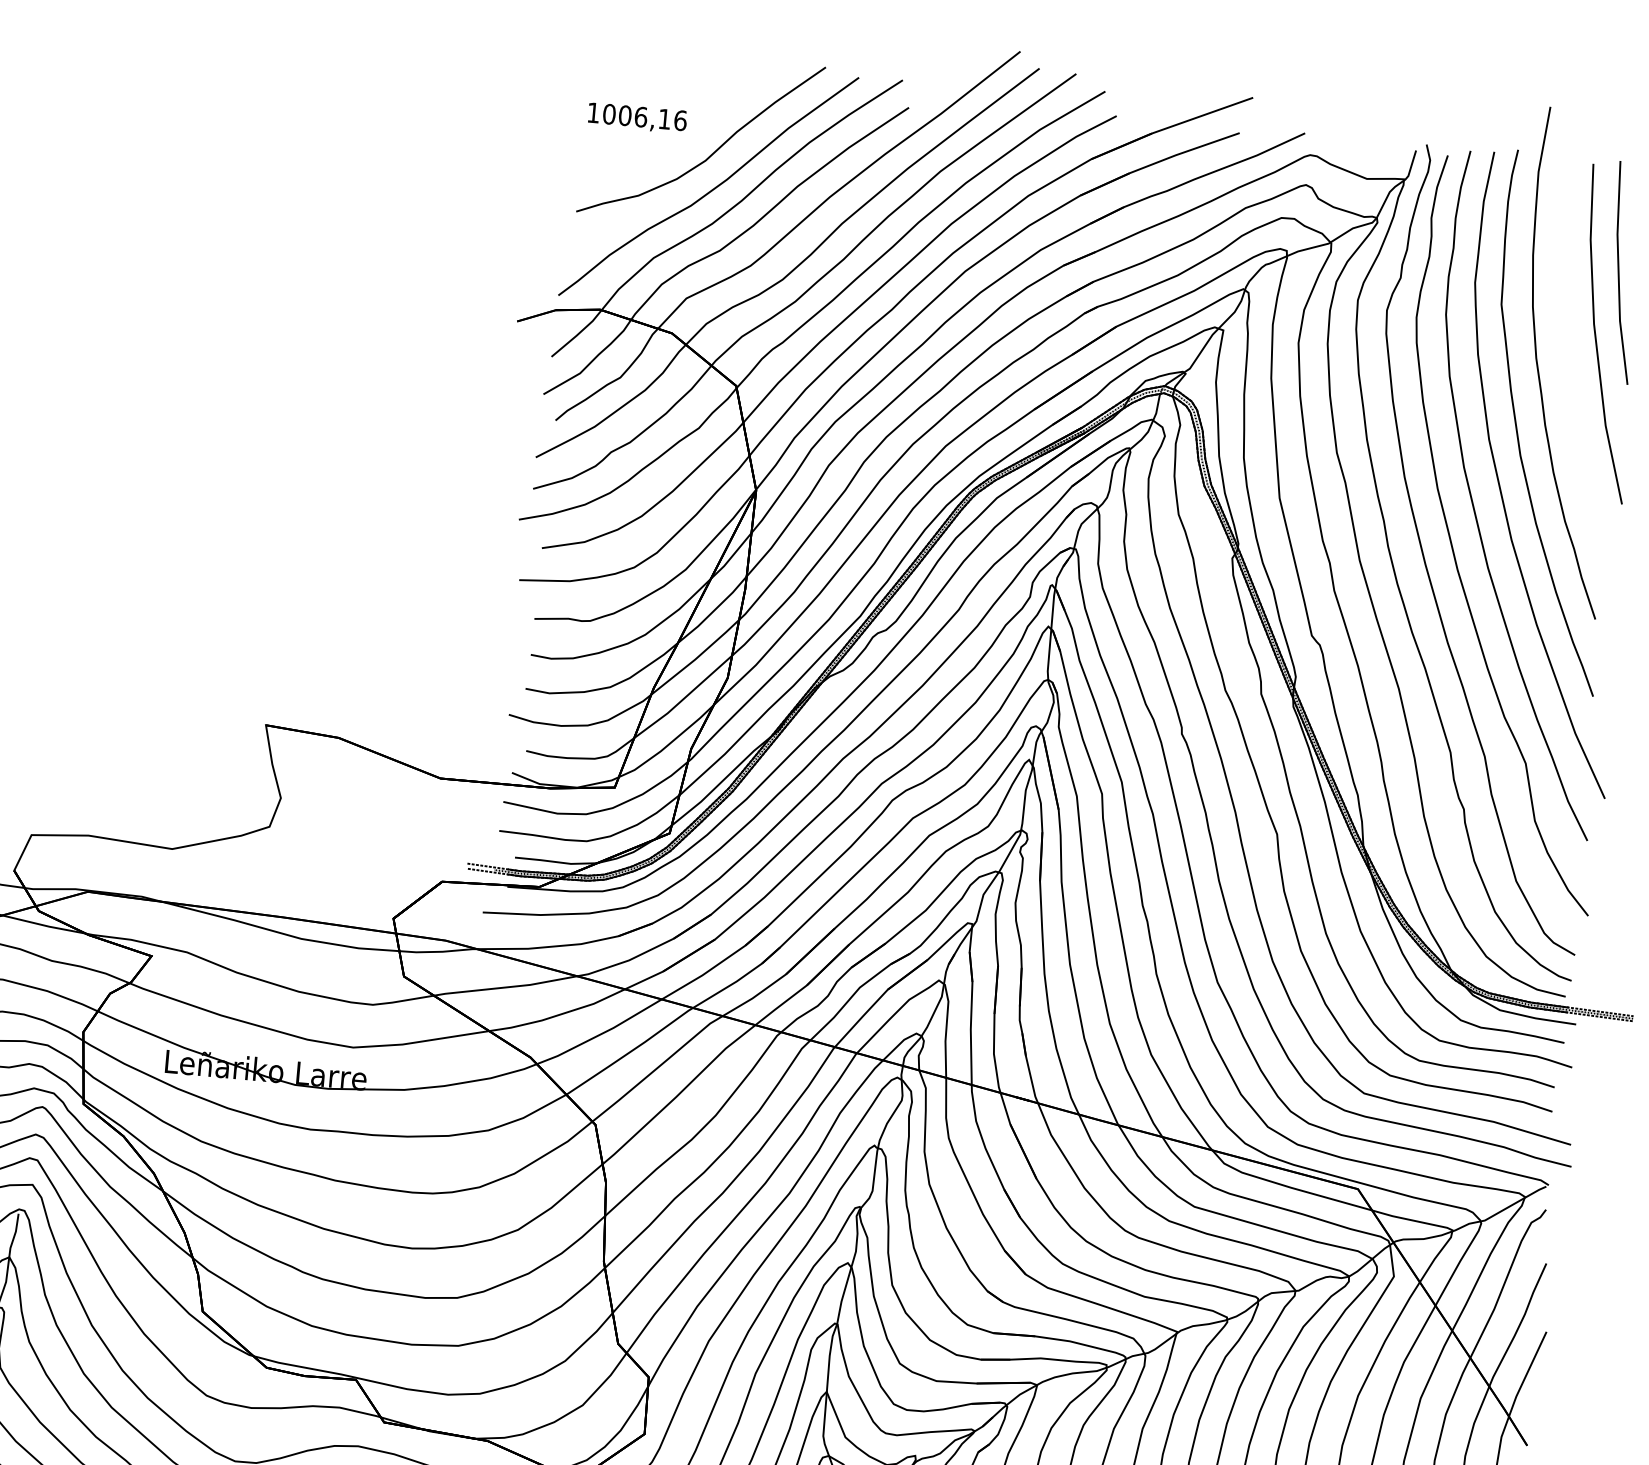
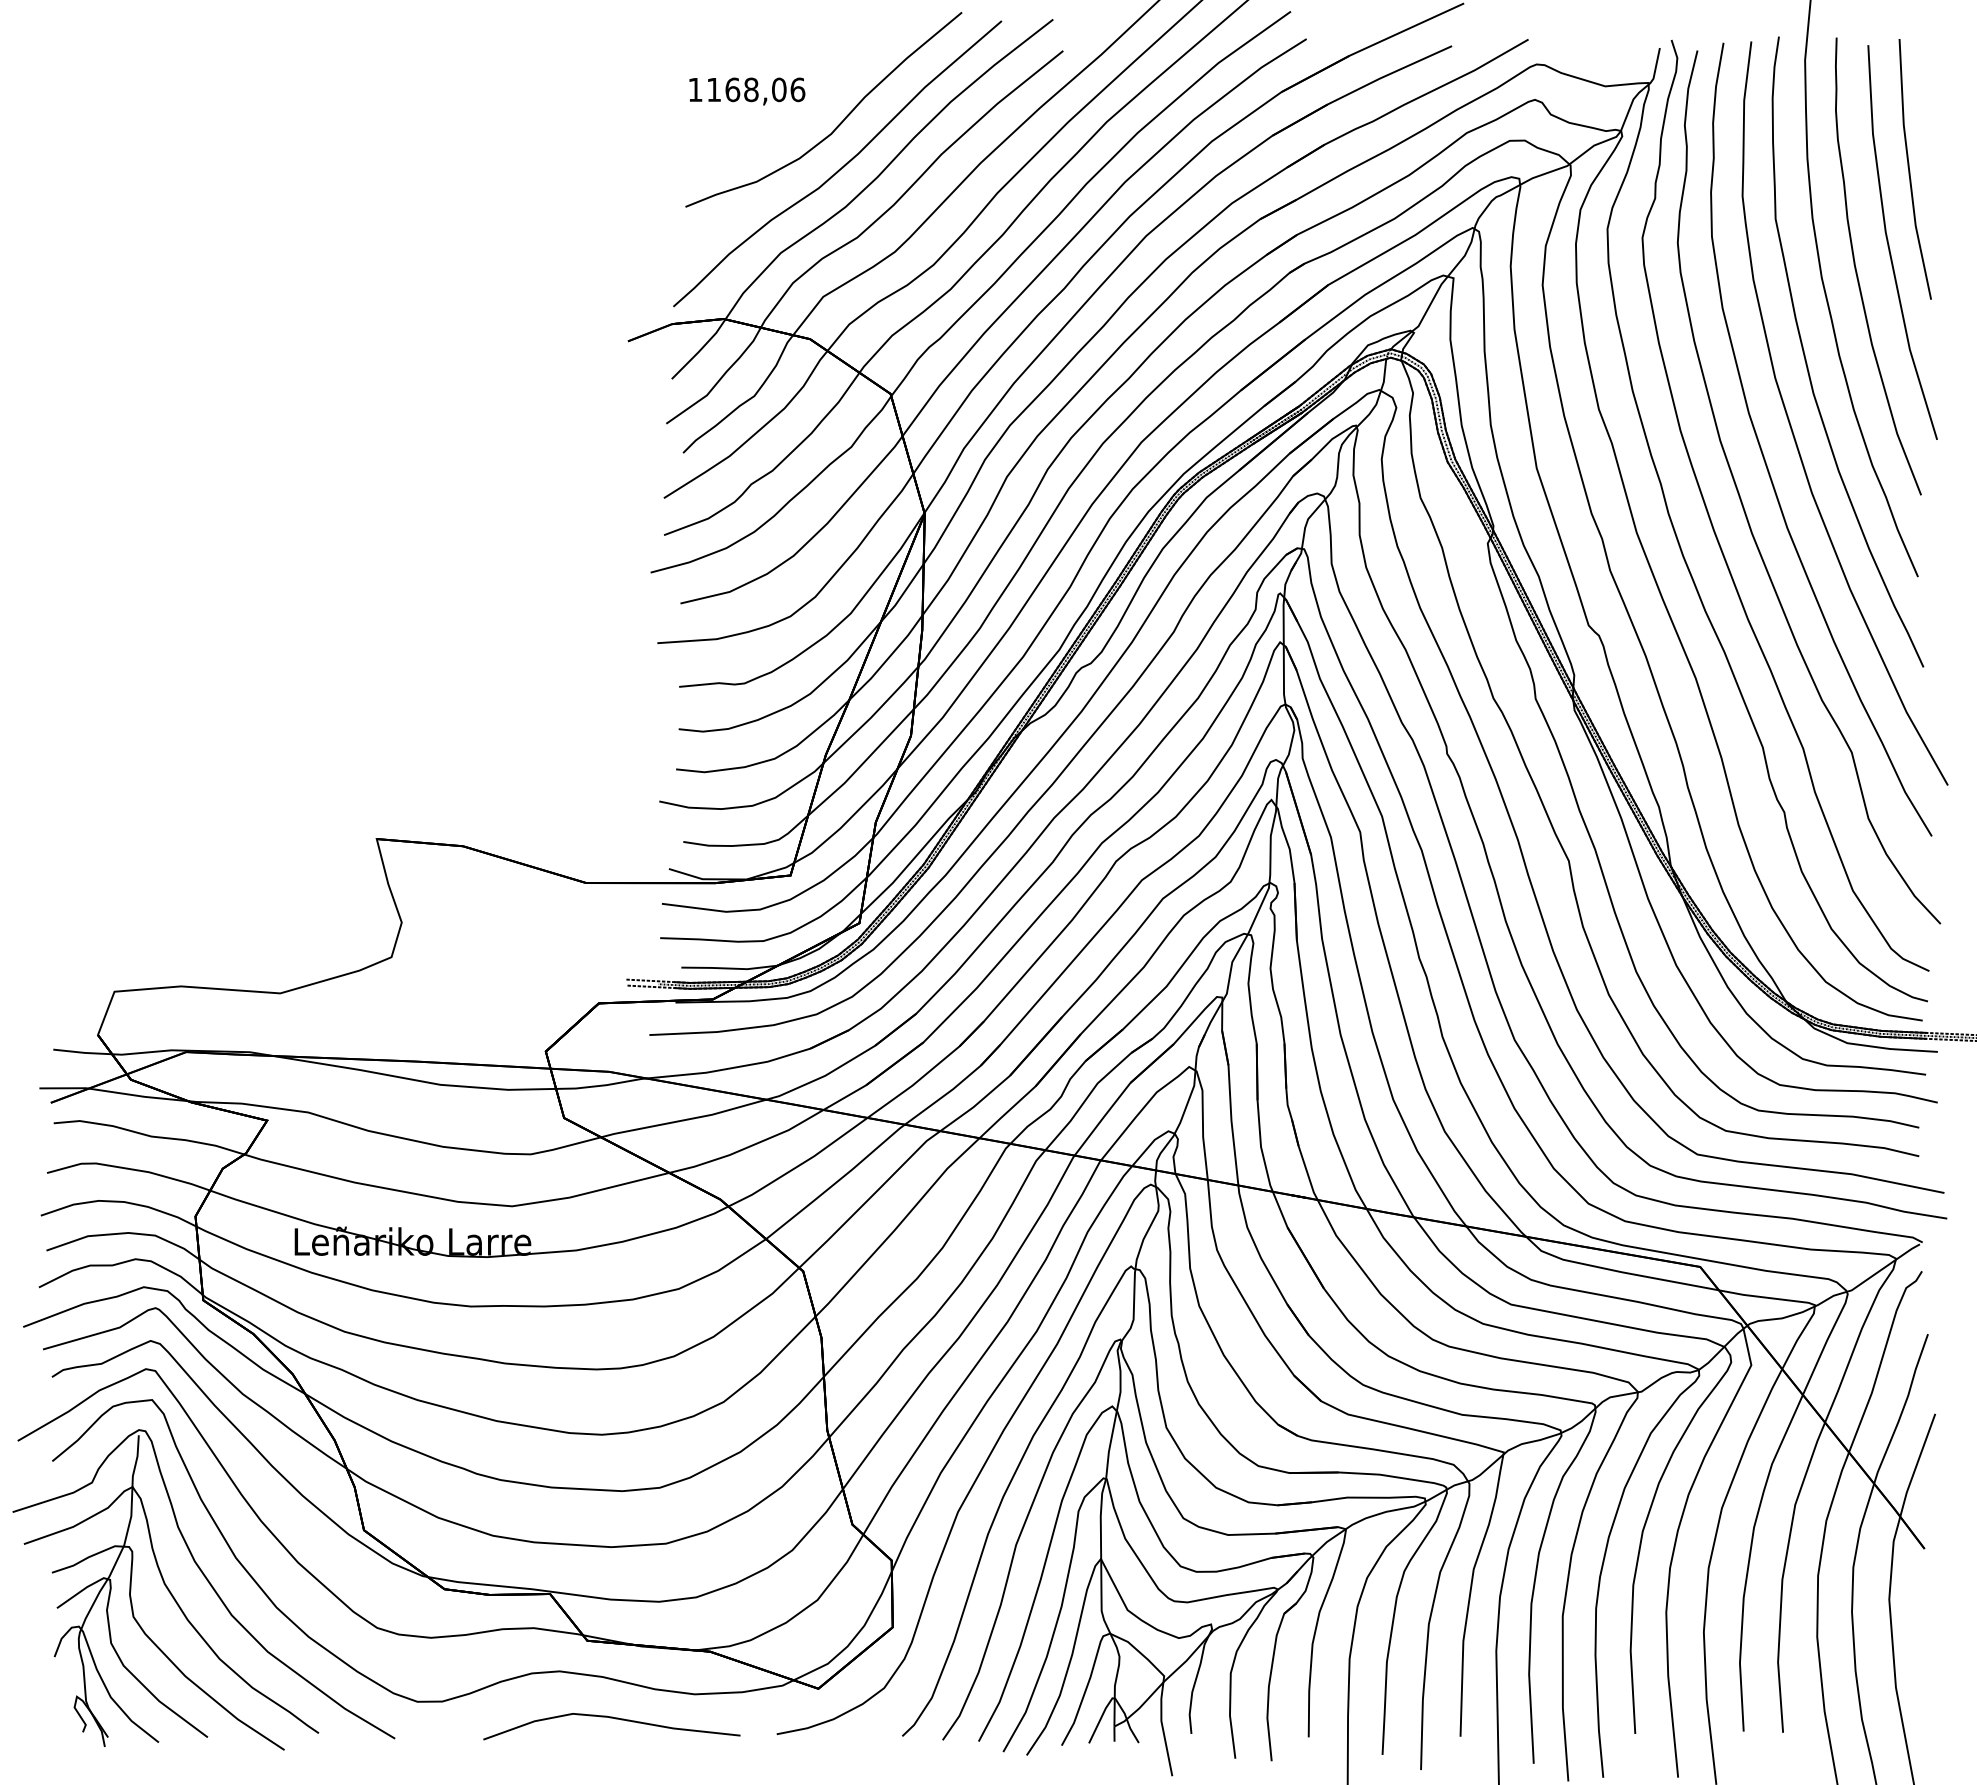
text: (636, 116) -> (746, 89), 1006,16 -> 1168,06
curve: (1567, 355) -> (1857, 271), added

